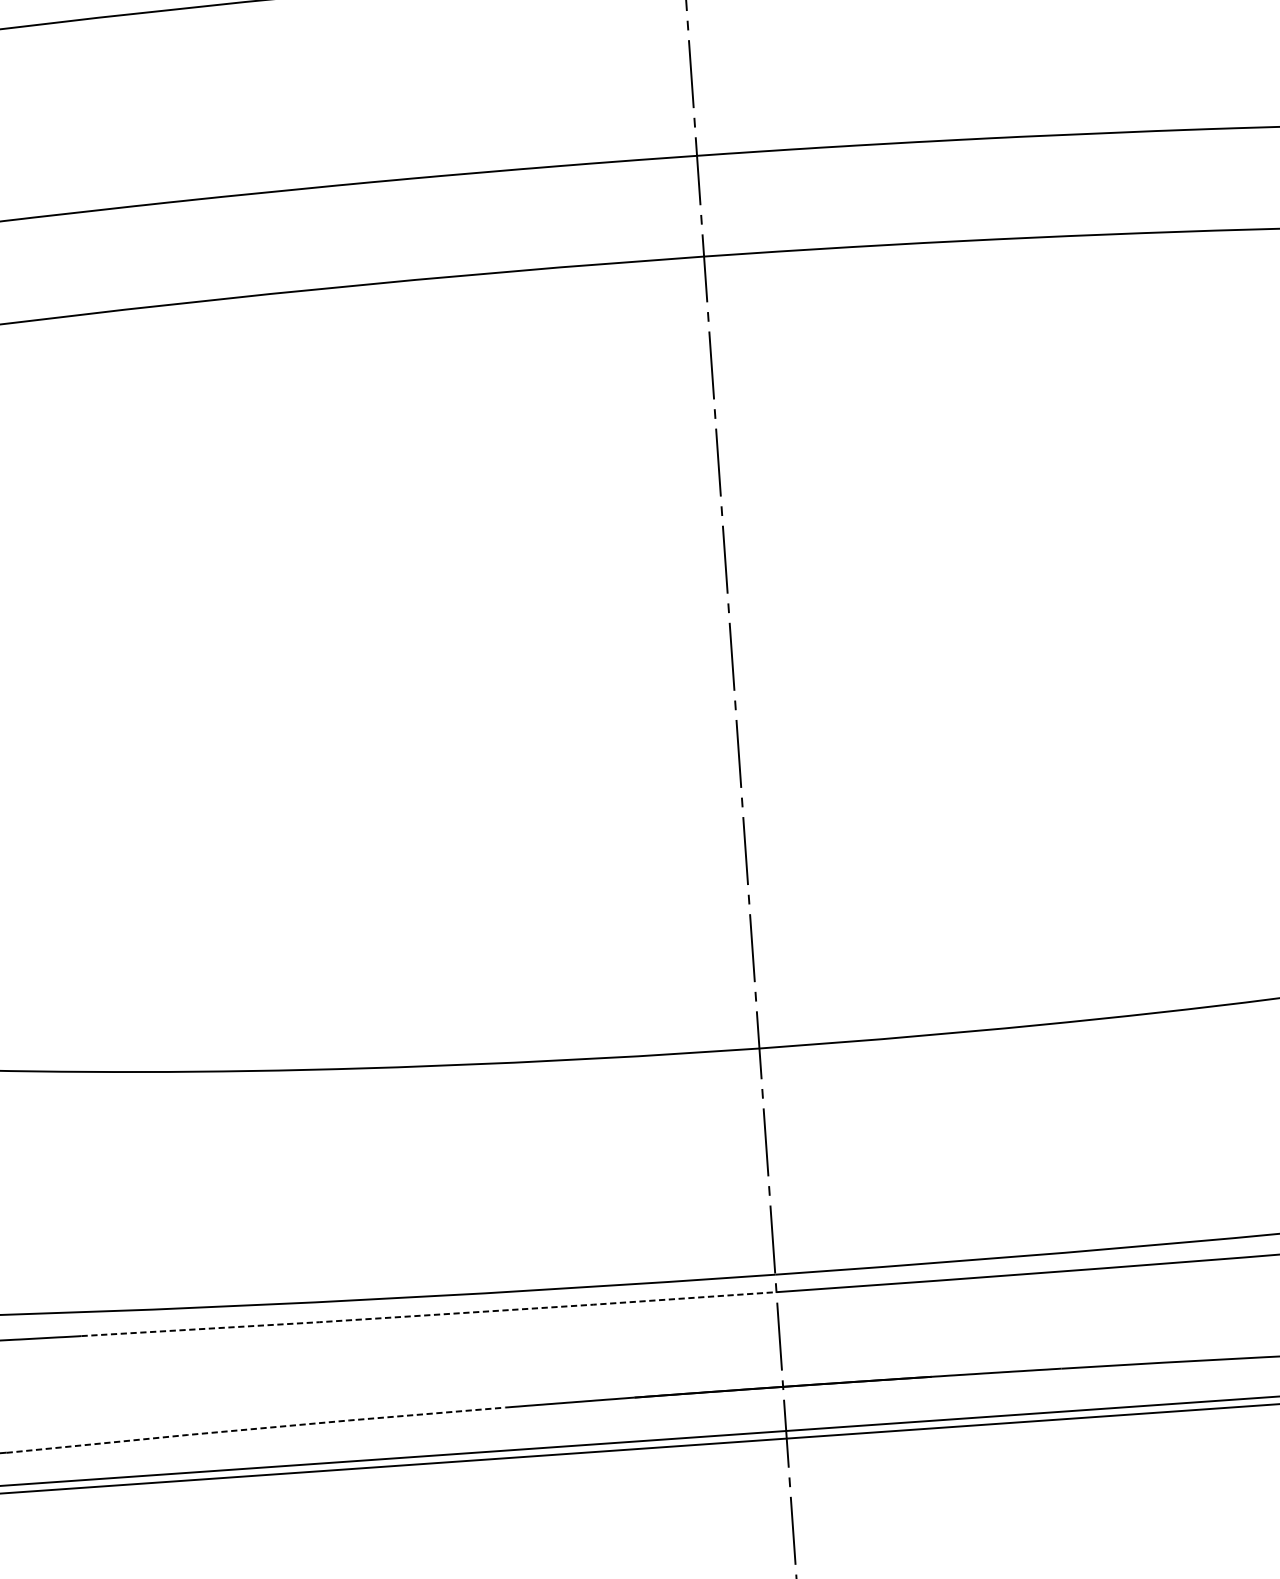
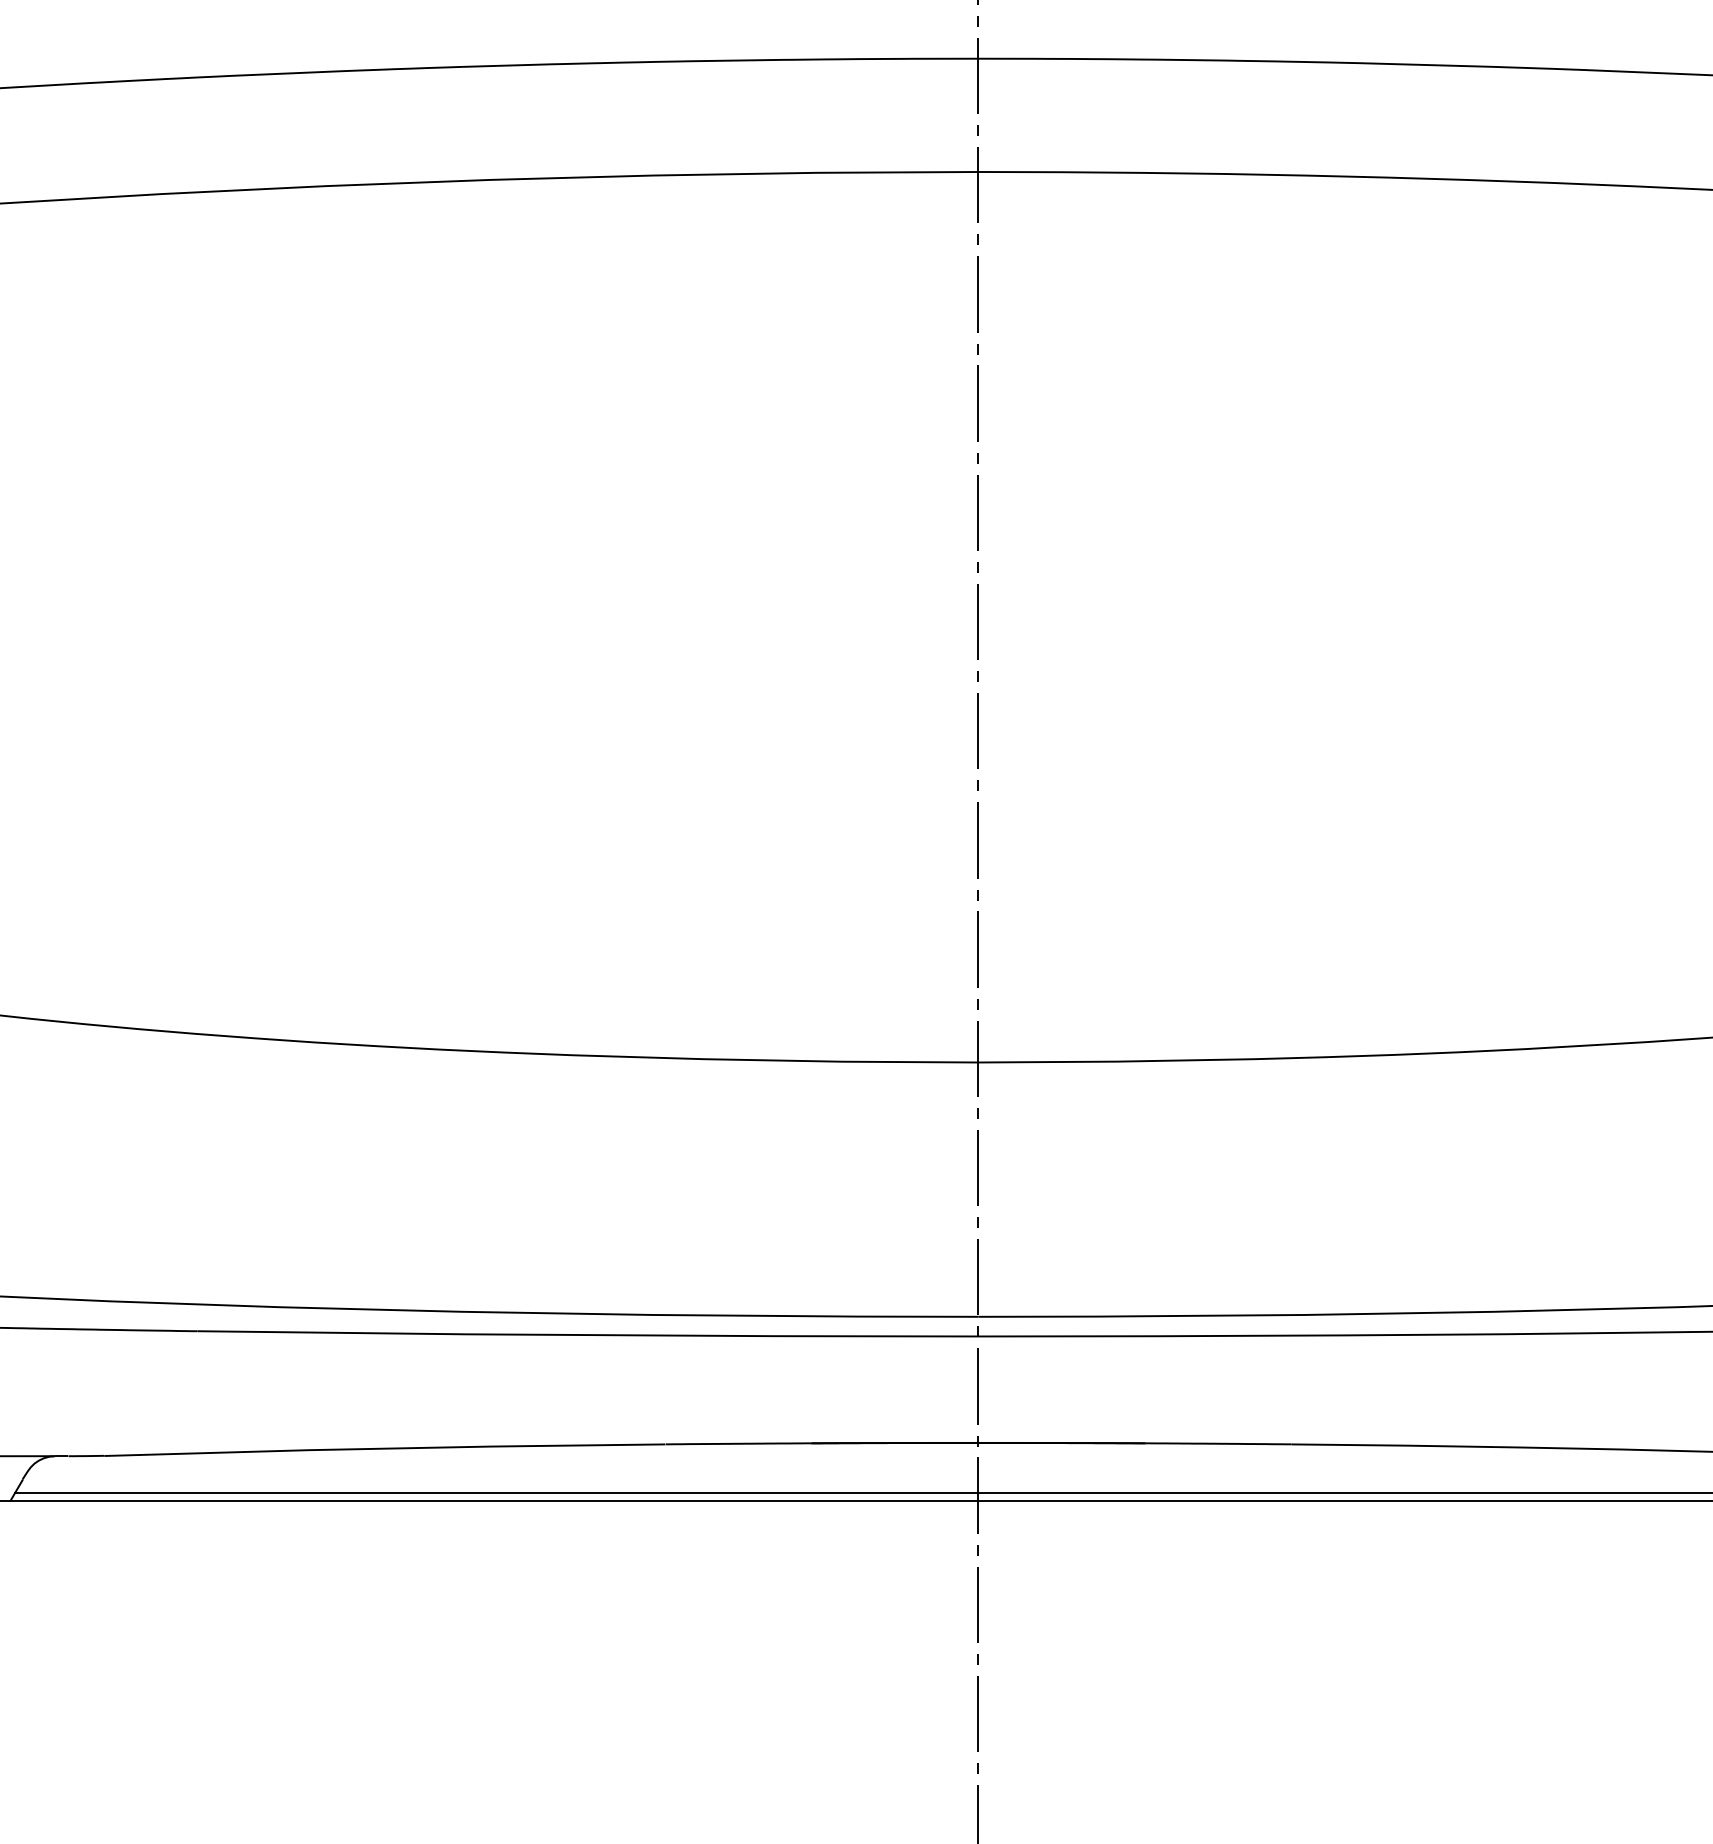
line: (429, 1315) -> (588, 1335), dashed -> solid
line: (256, 1428) -> (385, 1448), dashed -> solid

